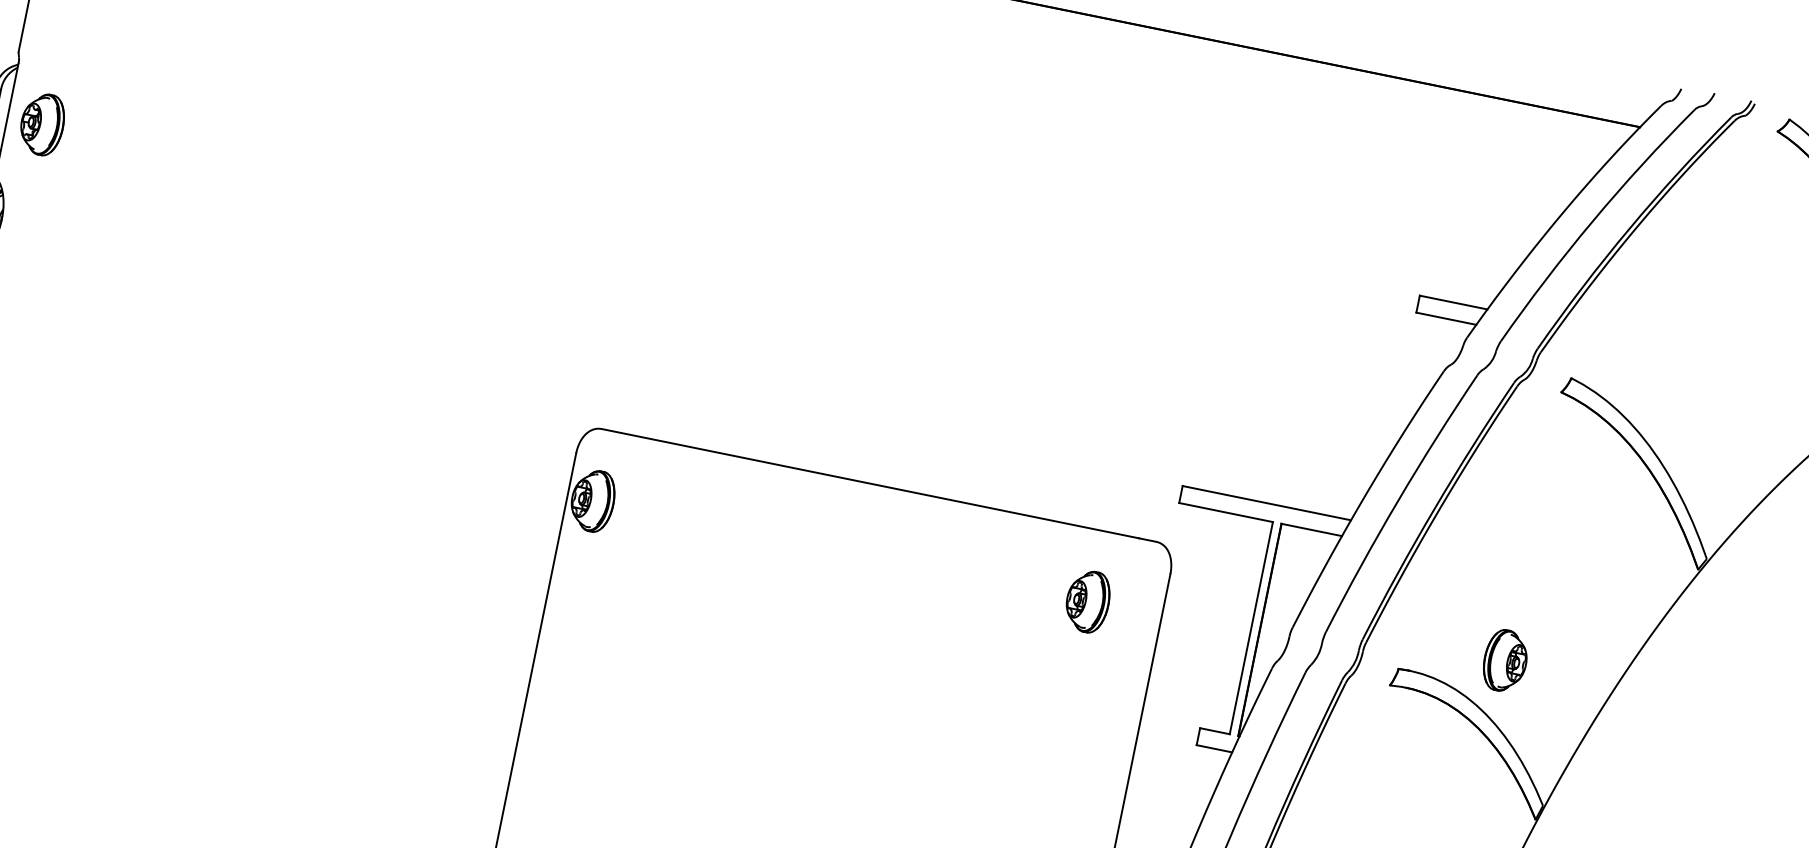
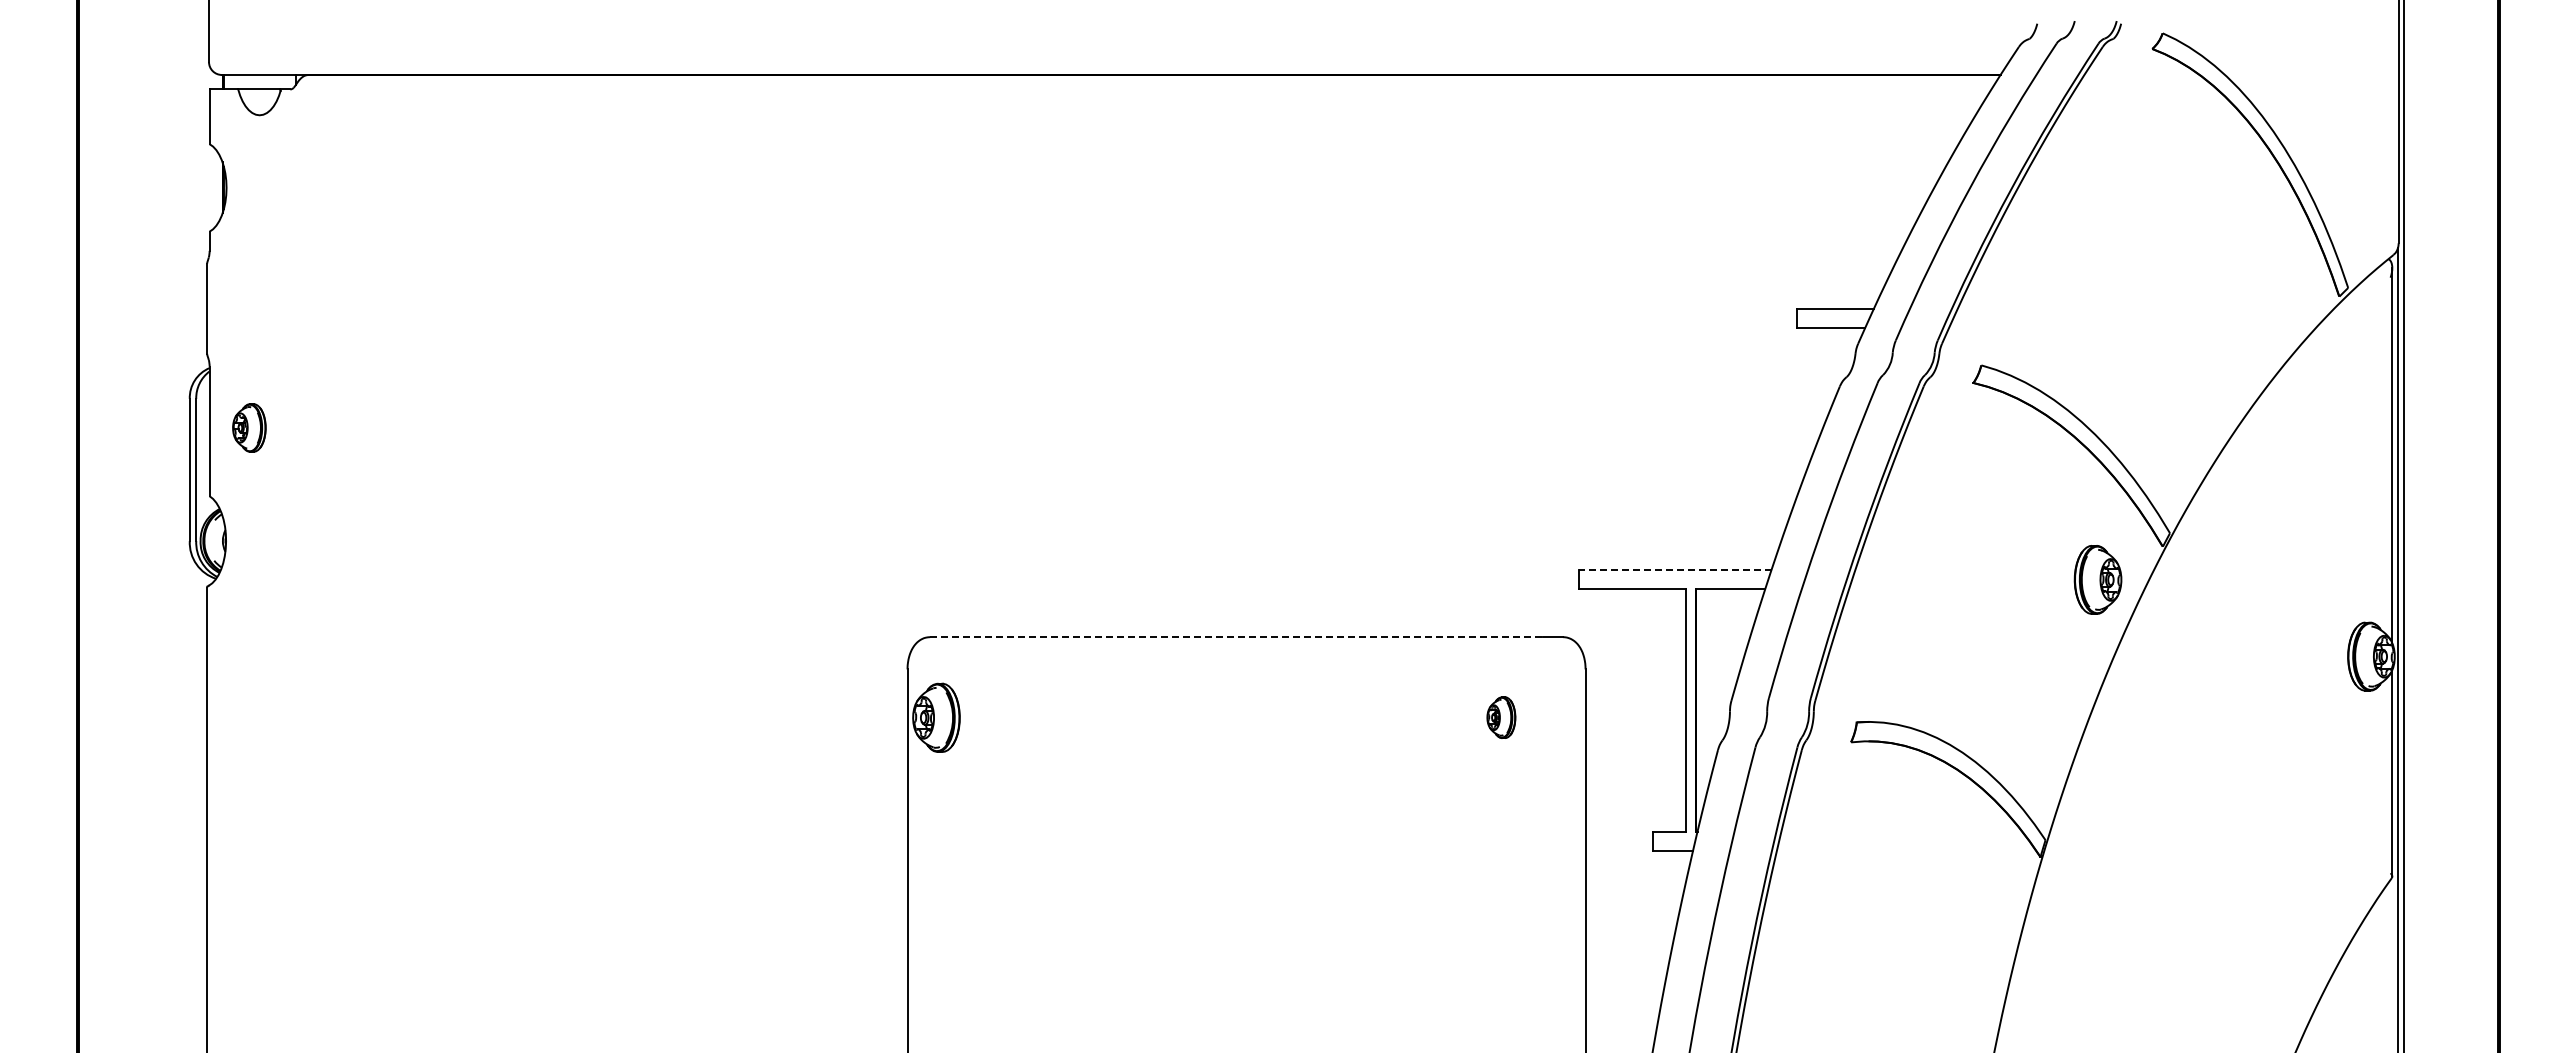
part: (42, 123) -> (249, 427), size x0.7
line: (870, 483) -> (1236, 637), solid -> dashed
line: (1265, 503) -> (1674, 570), solid -> dashed
part: (1088, 601) -> (1501, 717), size x0.6
part: (1505, 660) -> (2097, 579), moved

